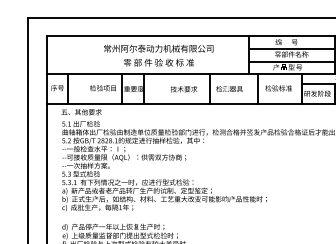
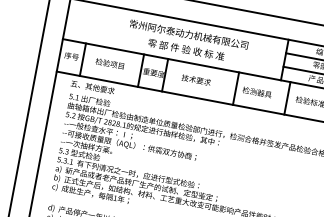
text: (102, 88) -> (109, 63), moved
text: (183, 89) -> (195, 80), moved

